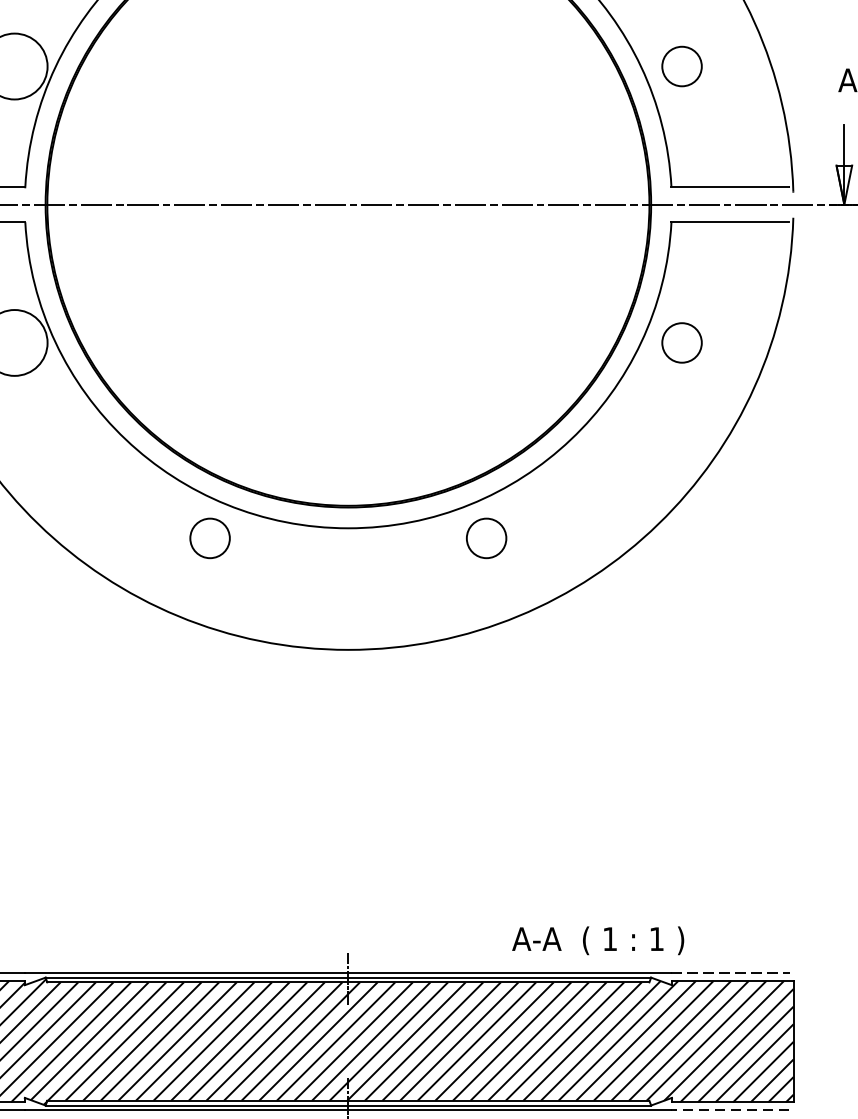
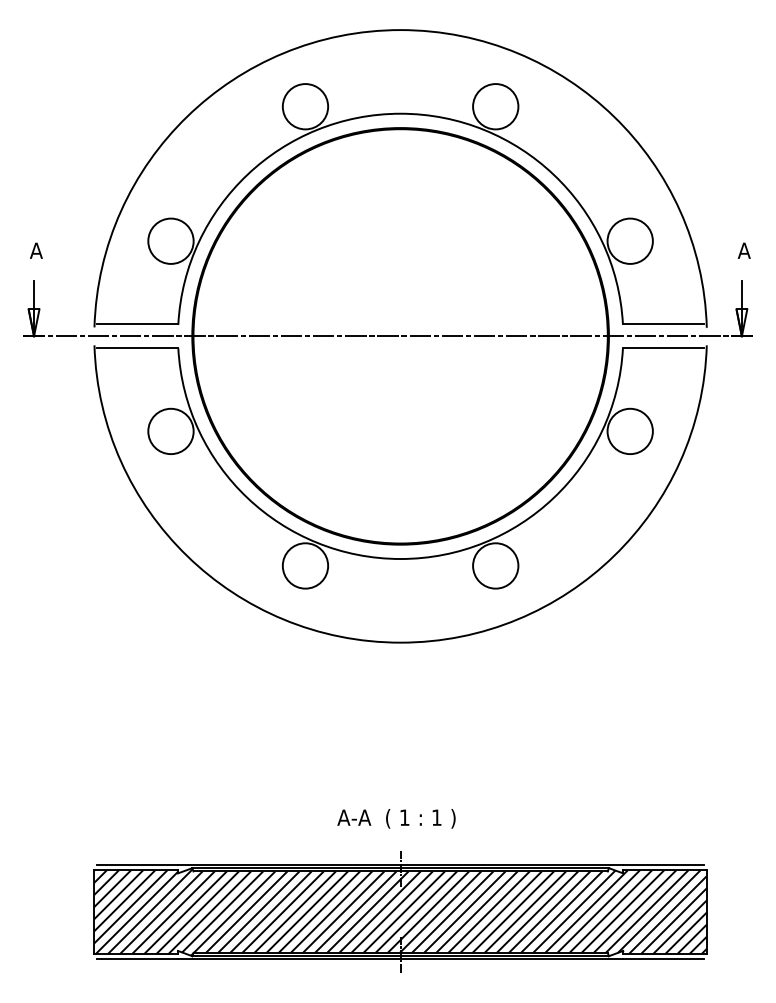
circle: (681, 65) -> (629, 240), size x1.67
circle: (681, 343) -> (629, 431), size x1.67
circle: (210, 537) -> (305, 565), size x1.67
circle: (486, 537) -> (495, 565), size x1.67
text: (598, 940) -> (396, 818), moved
line: (730, 972) -> (663, 864), dashed -> solid
line: (730, 1110) -> (663, 959), dashed -> solid

